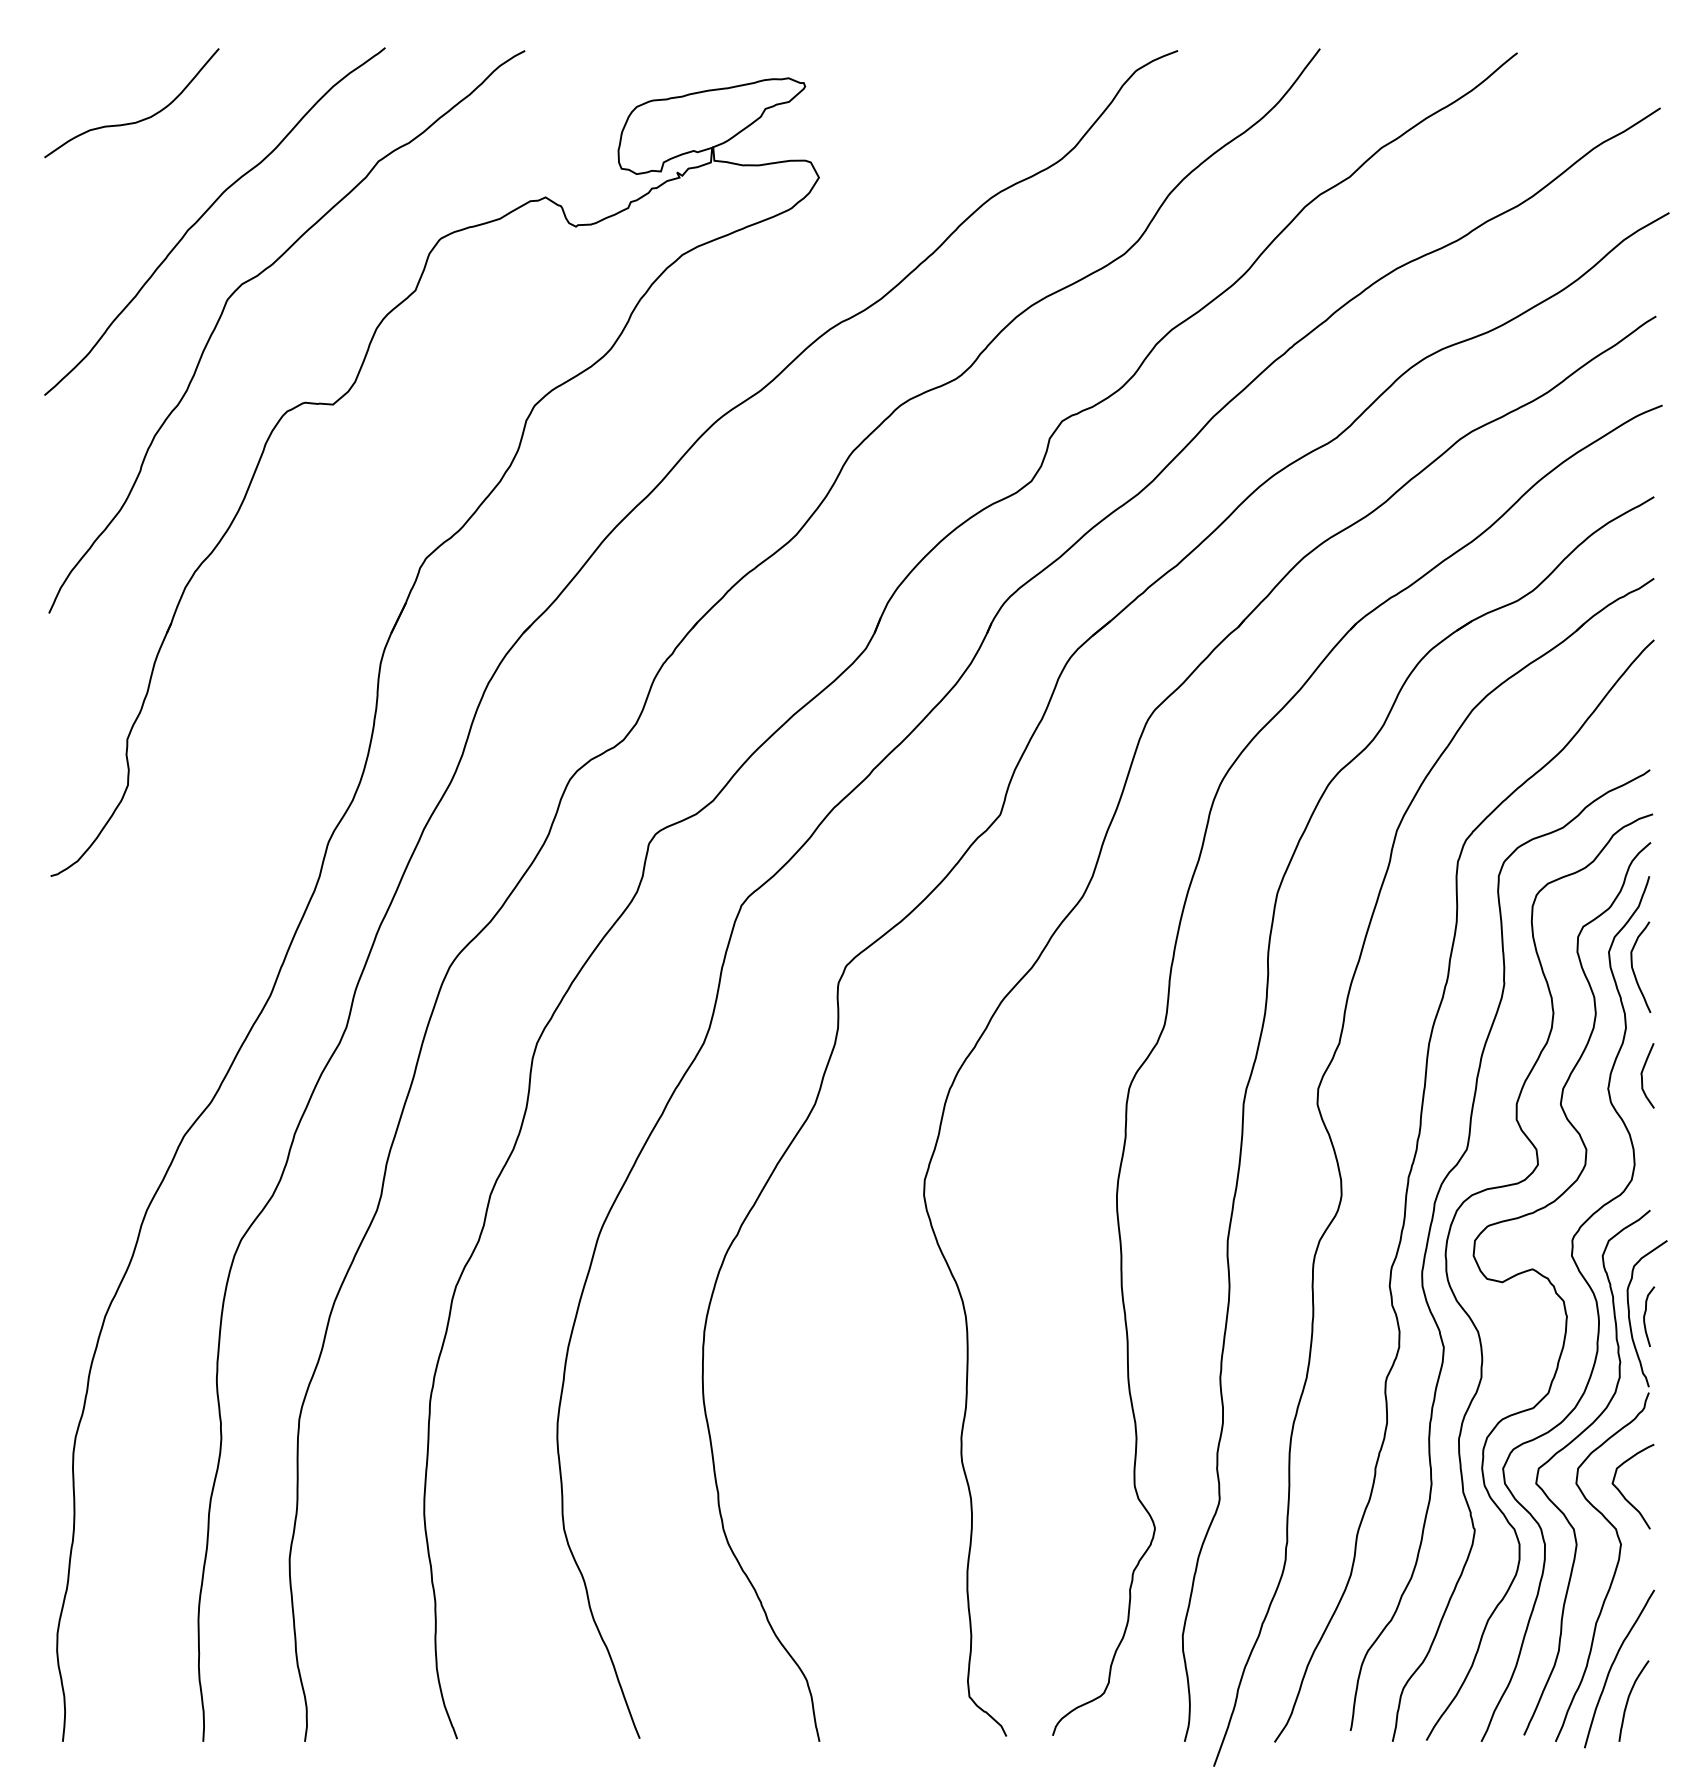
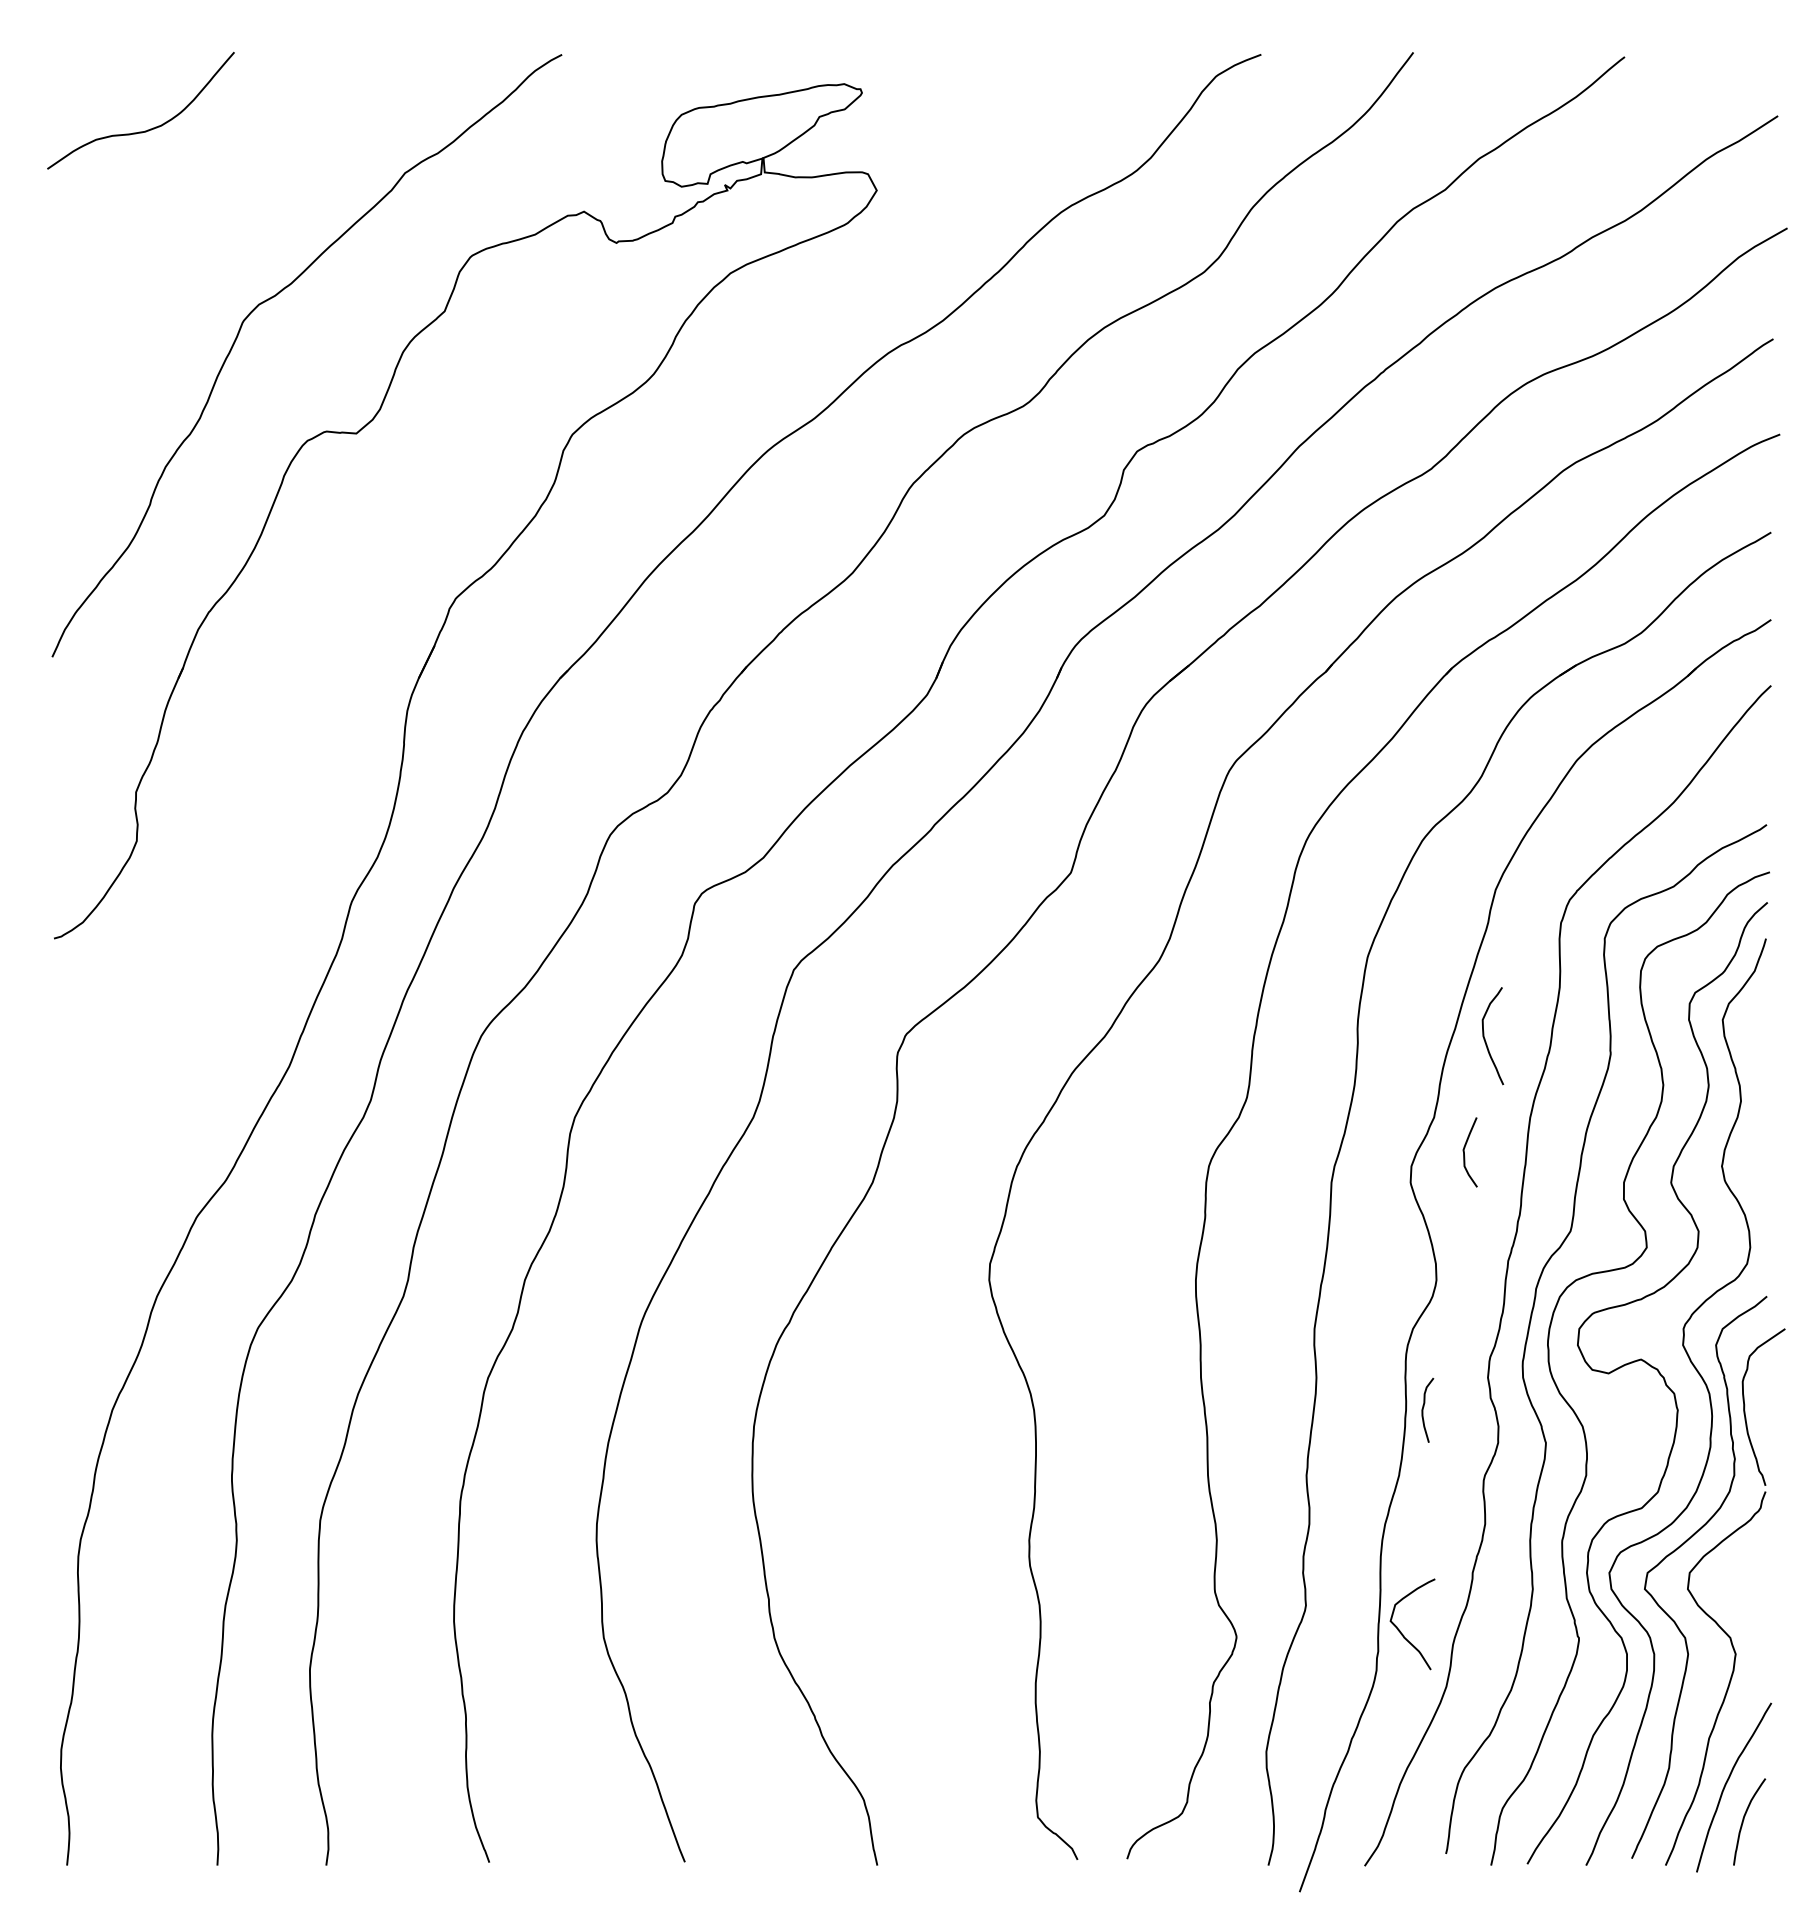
curve: (206, 213) -> (220, 228), removed
curve: (1633, 969) -> (1485, 1038), moved
curve: (1642, 1075) -> (1464, 1152), moved
curve: (1645, 1316) -> (1423, 1410), moved
curve: (1621, 1492) -> (1400, 1630), moved

